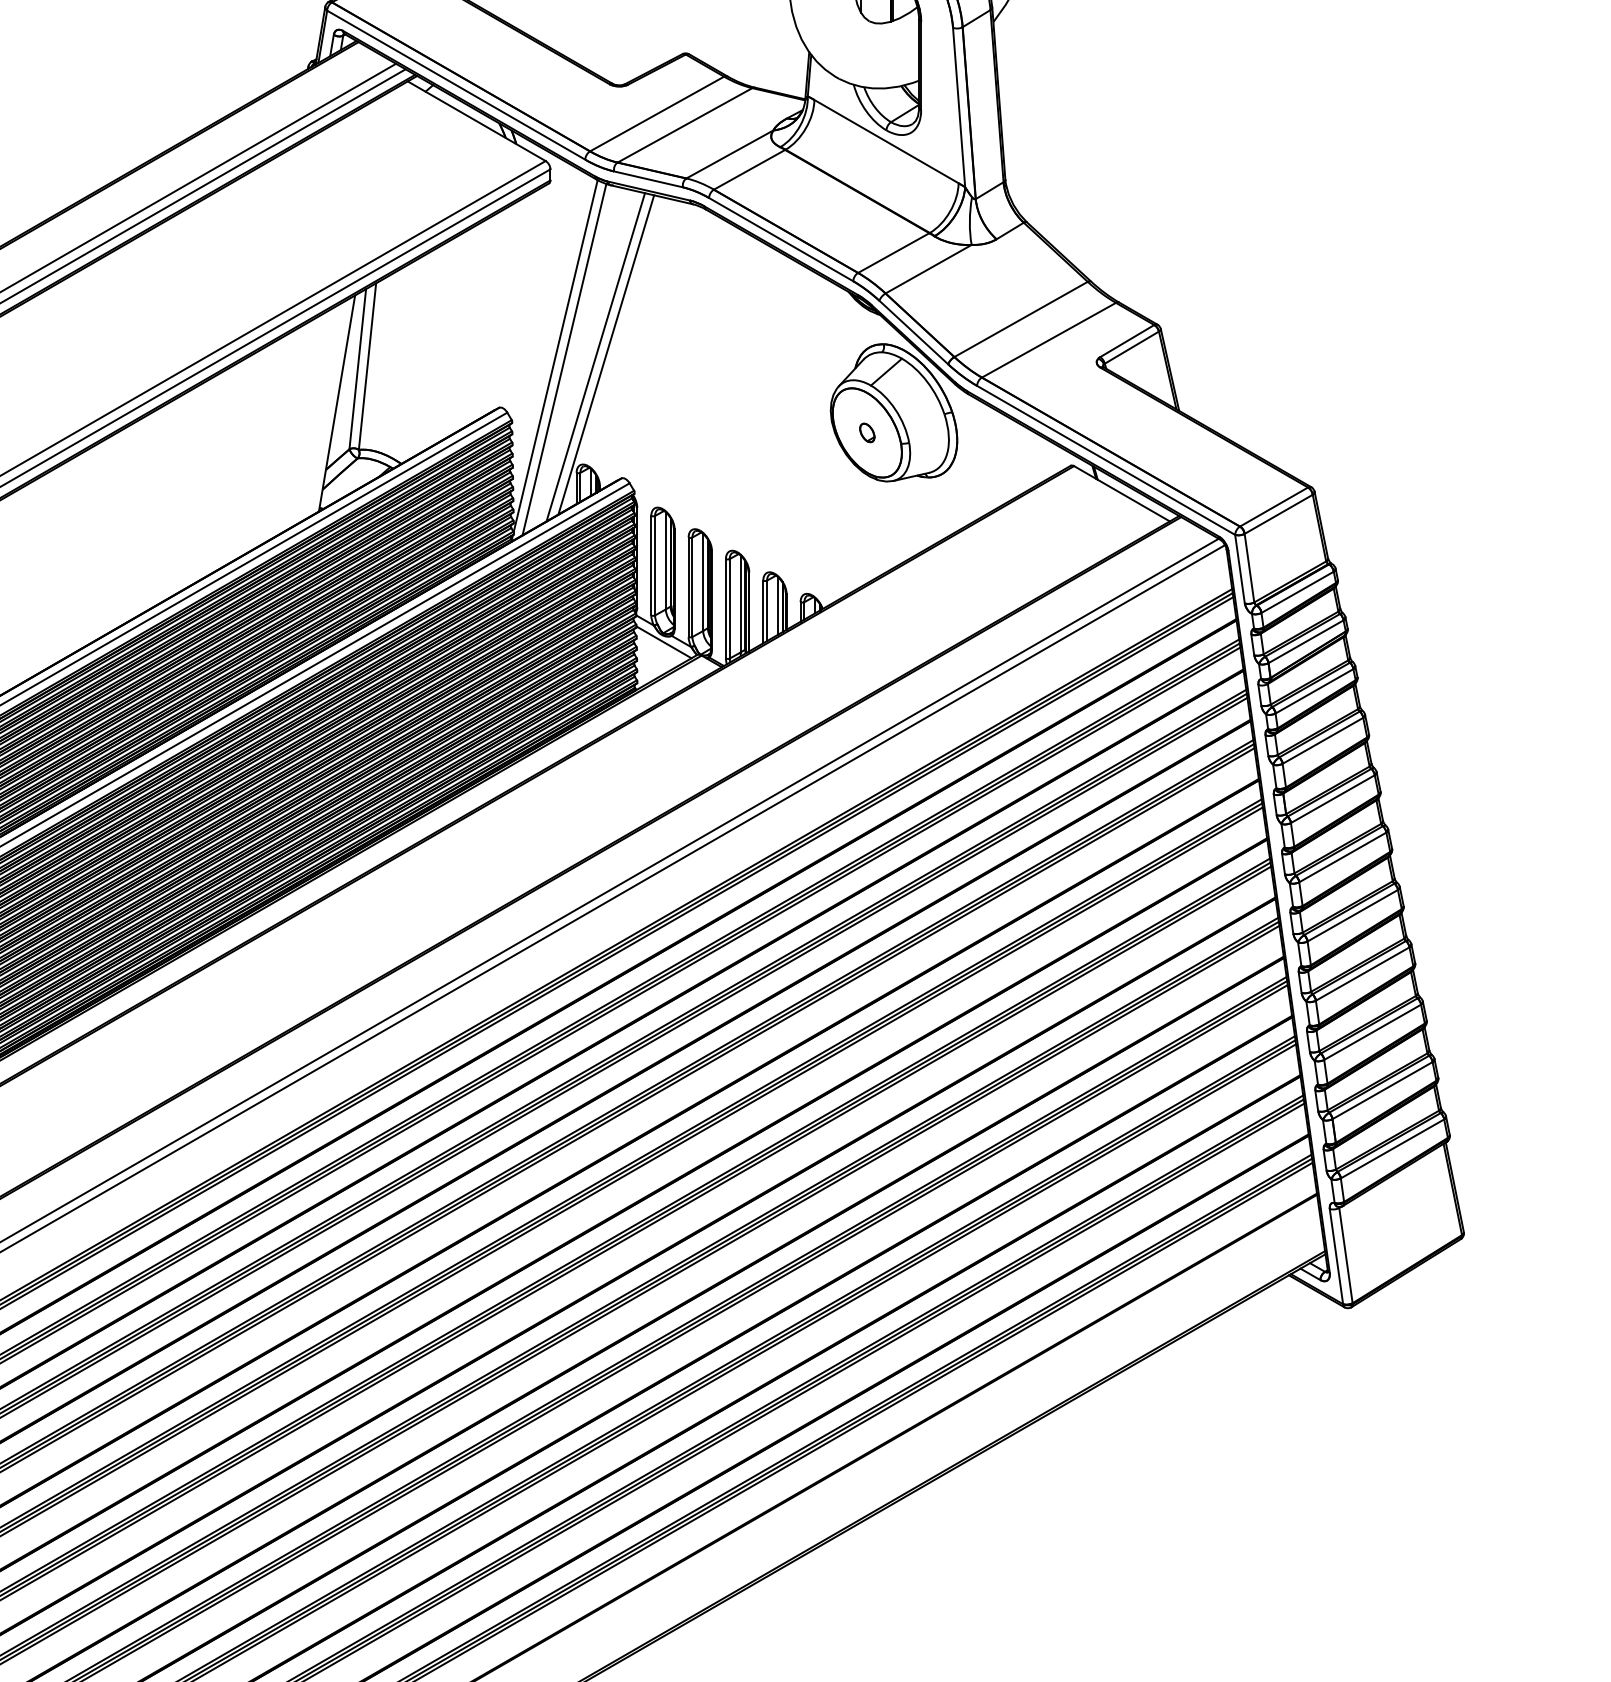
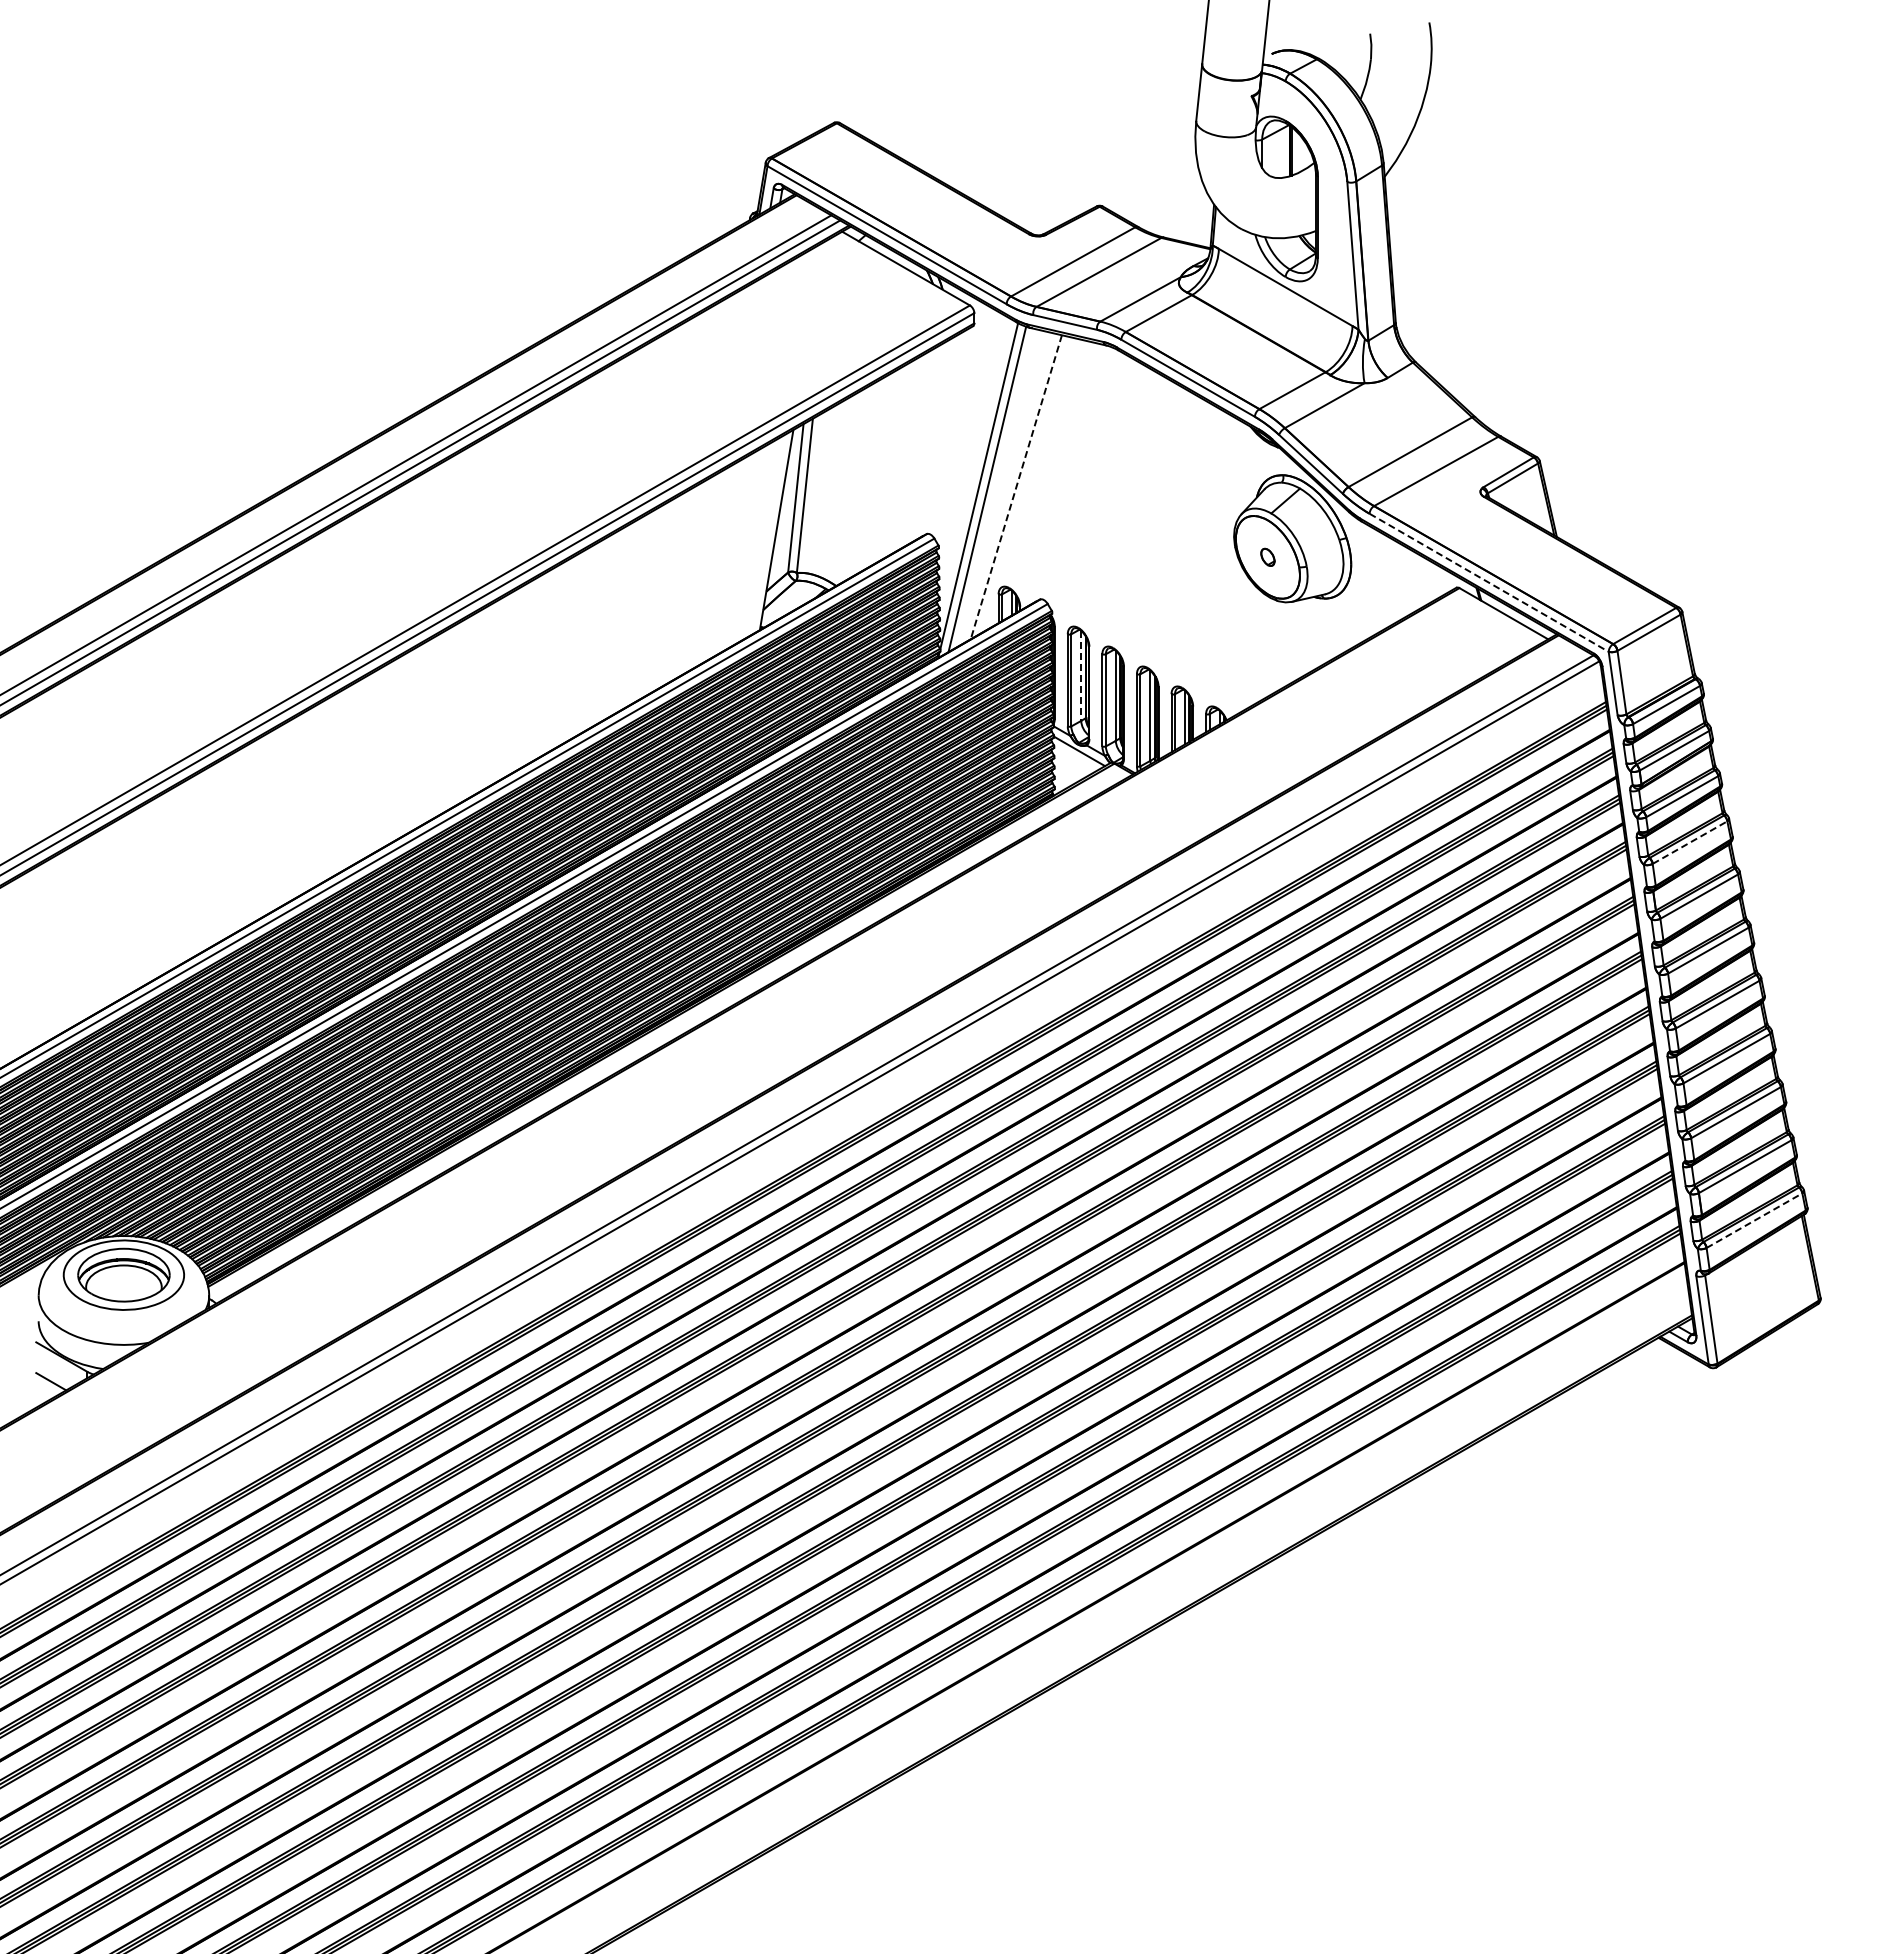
line: (605, 355) -> (1025, 485), removed
line: (595, 357) -> (1016, 487), solid -> dashed
line: (1106, 461) -> (1489, 583), solid -> dashed
line: (666, 561) -> (1081, 676), solid -> dashed
line: (1323, 740) -> (1690, 842), solid -> dashed
line: (1392, 1148) -> (1754, 1220), solid -> dashed

